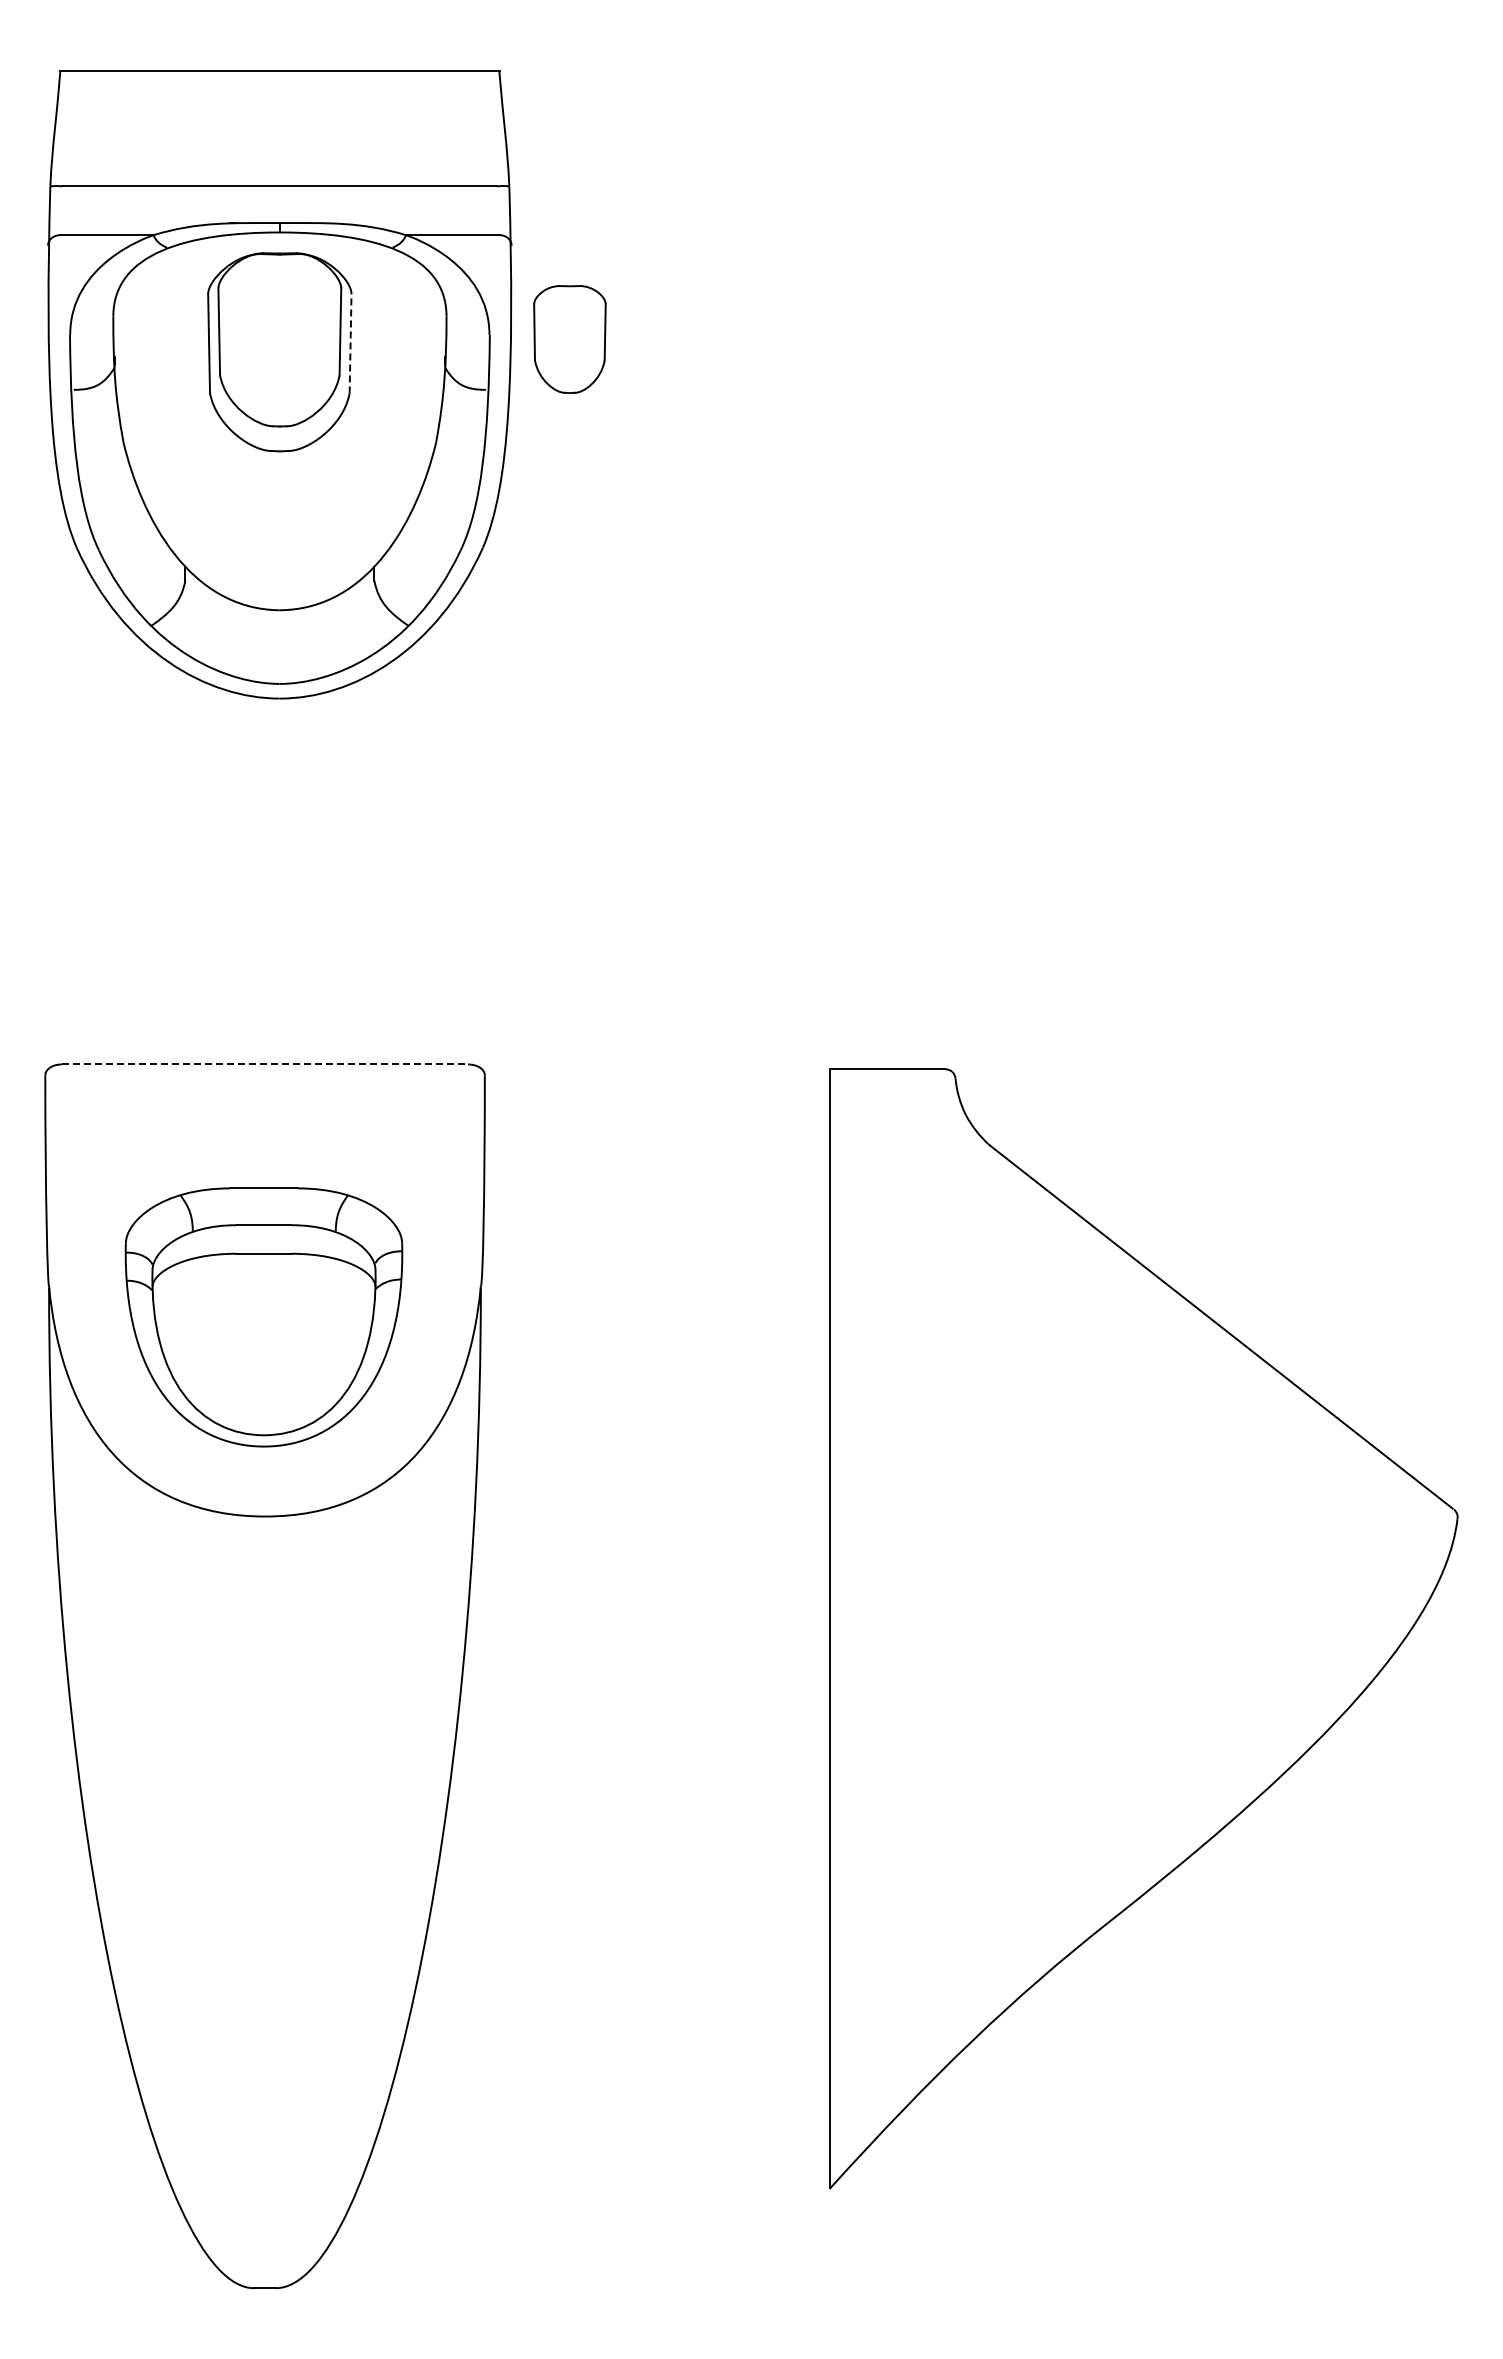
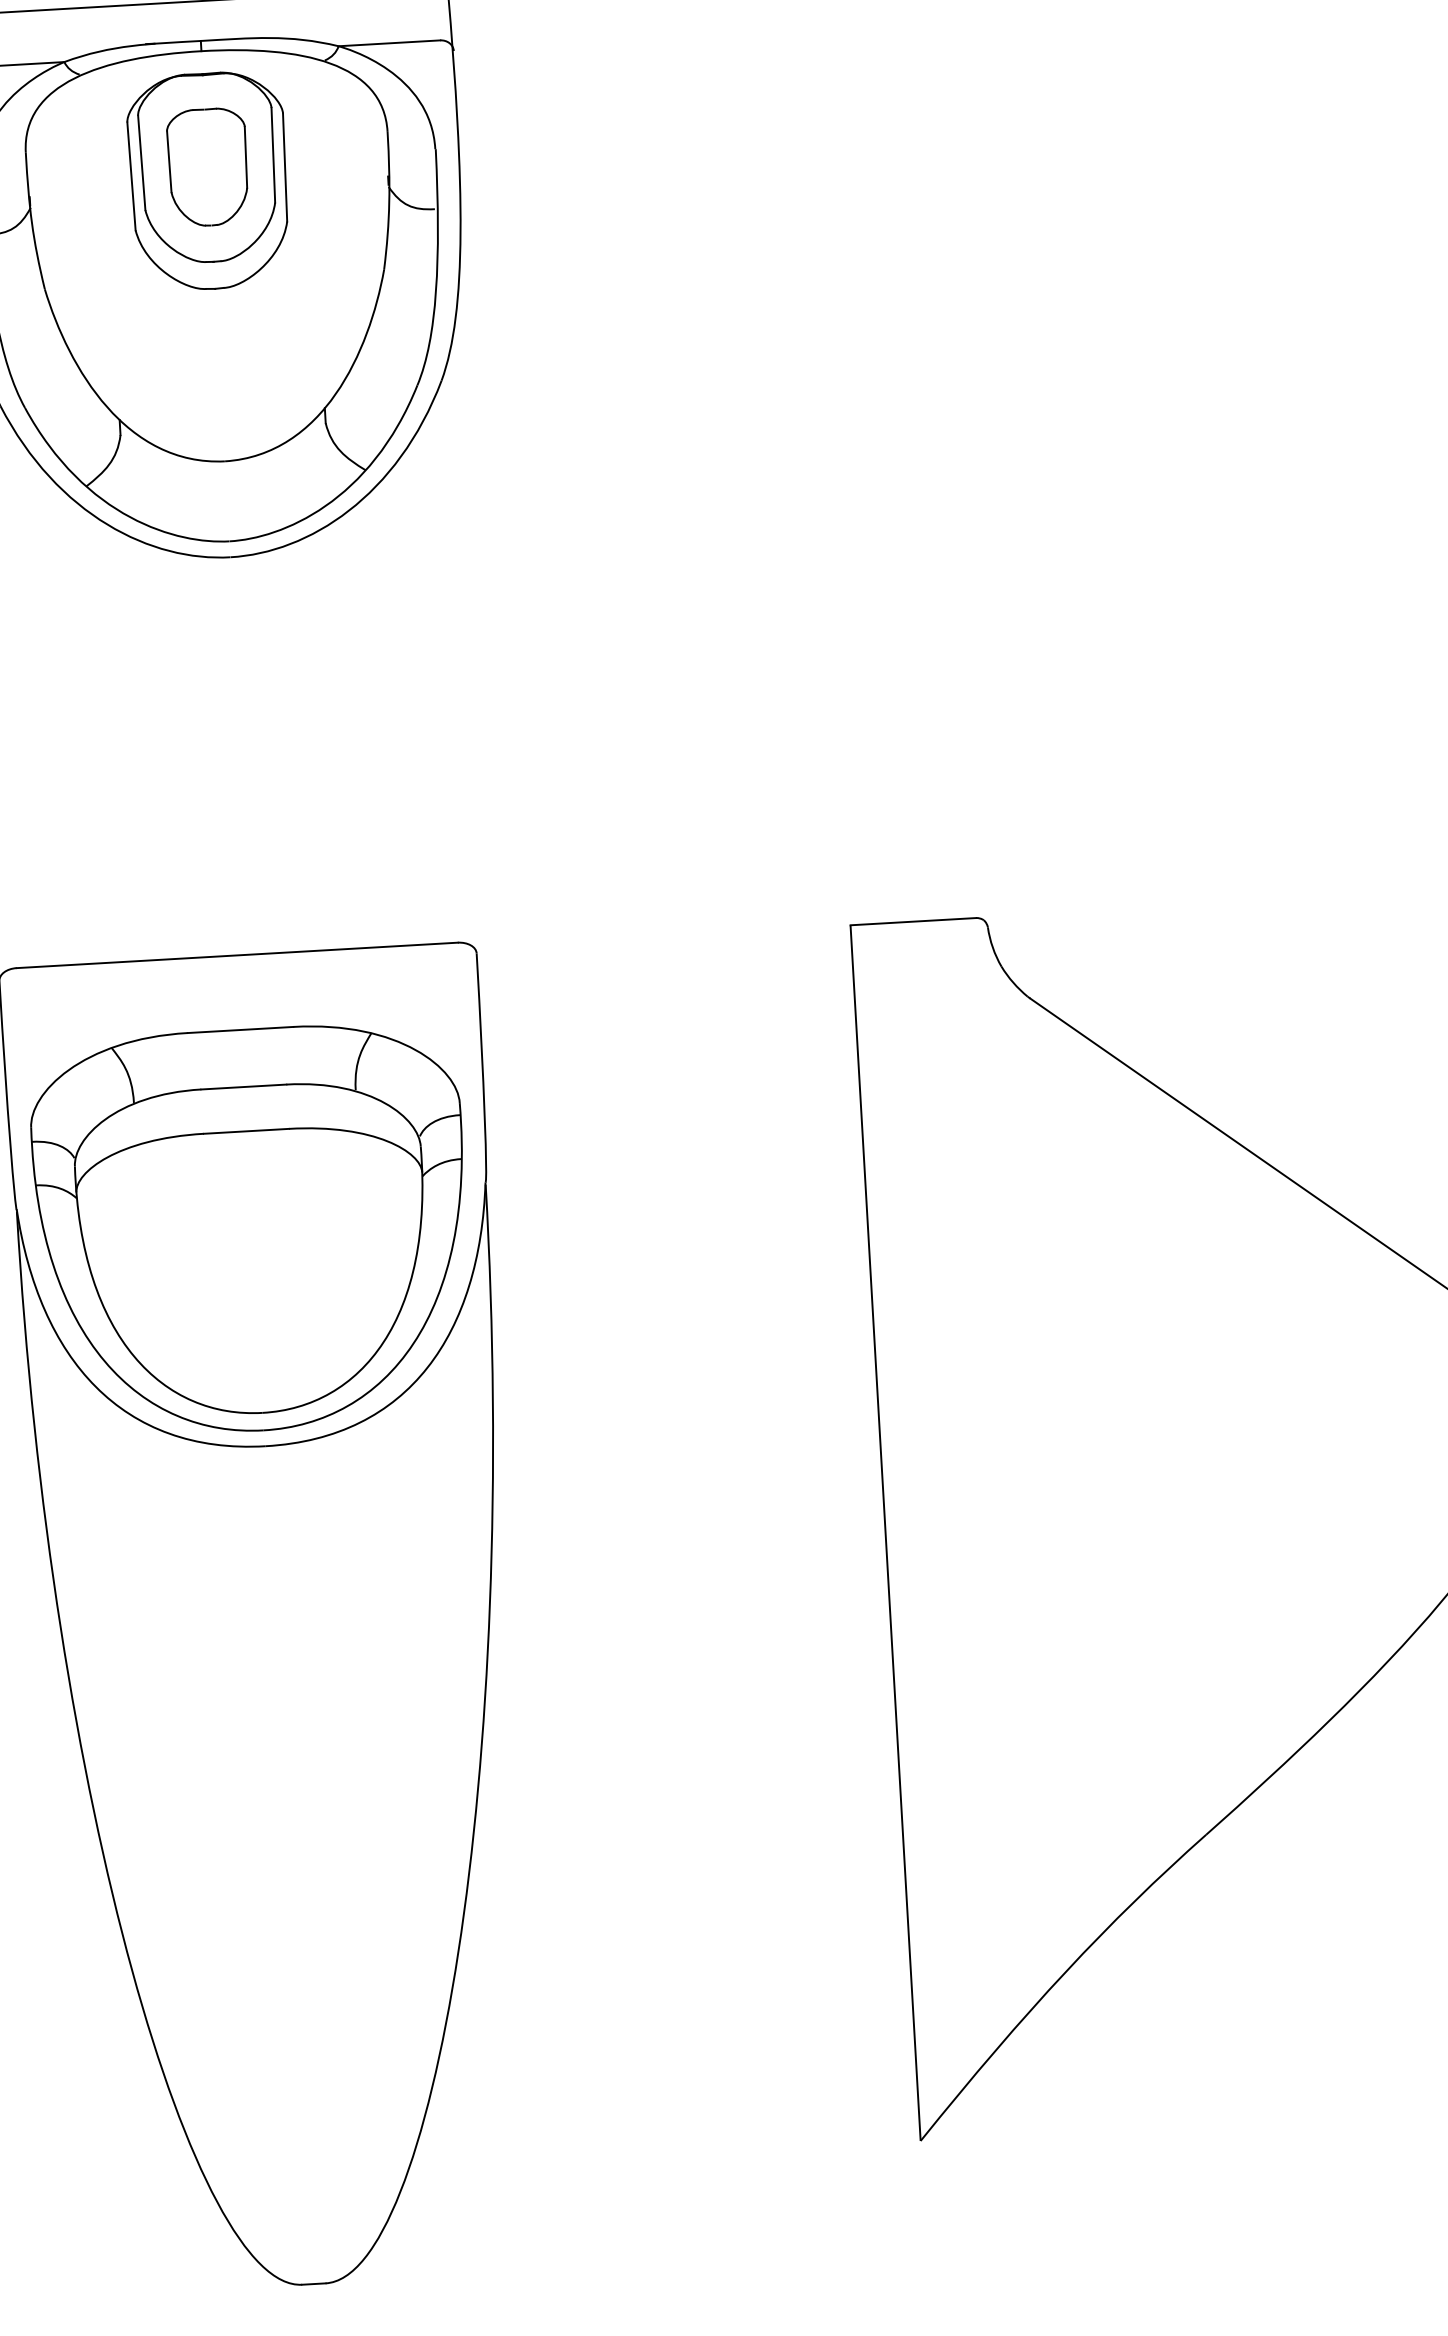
part: (569, 339) -> (207, 167), moved
line: (350, 343) -> (285, 167), dashed -> solid
line: (265, 1064) -> (237, 955), dashed -> solid
part: (263, 1317) -> (251, 1230), size x1.43

